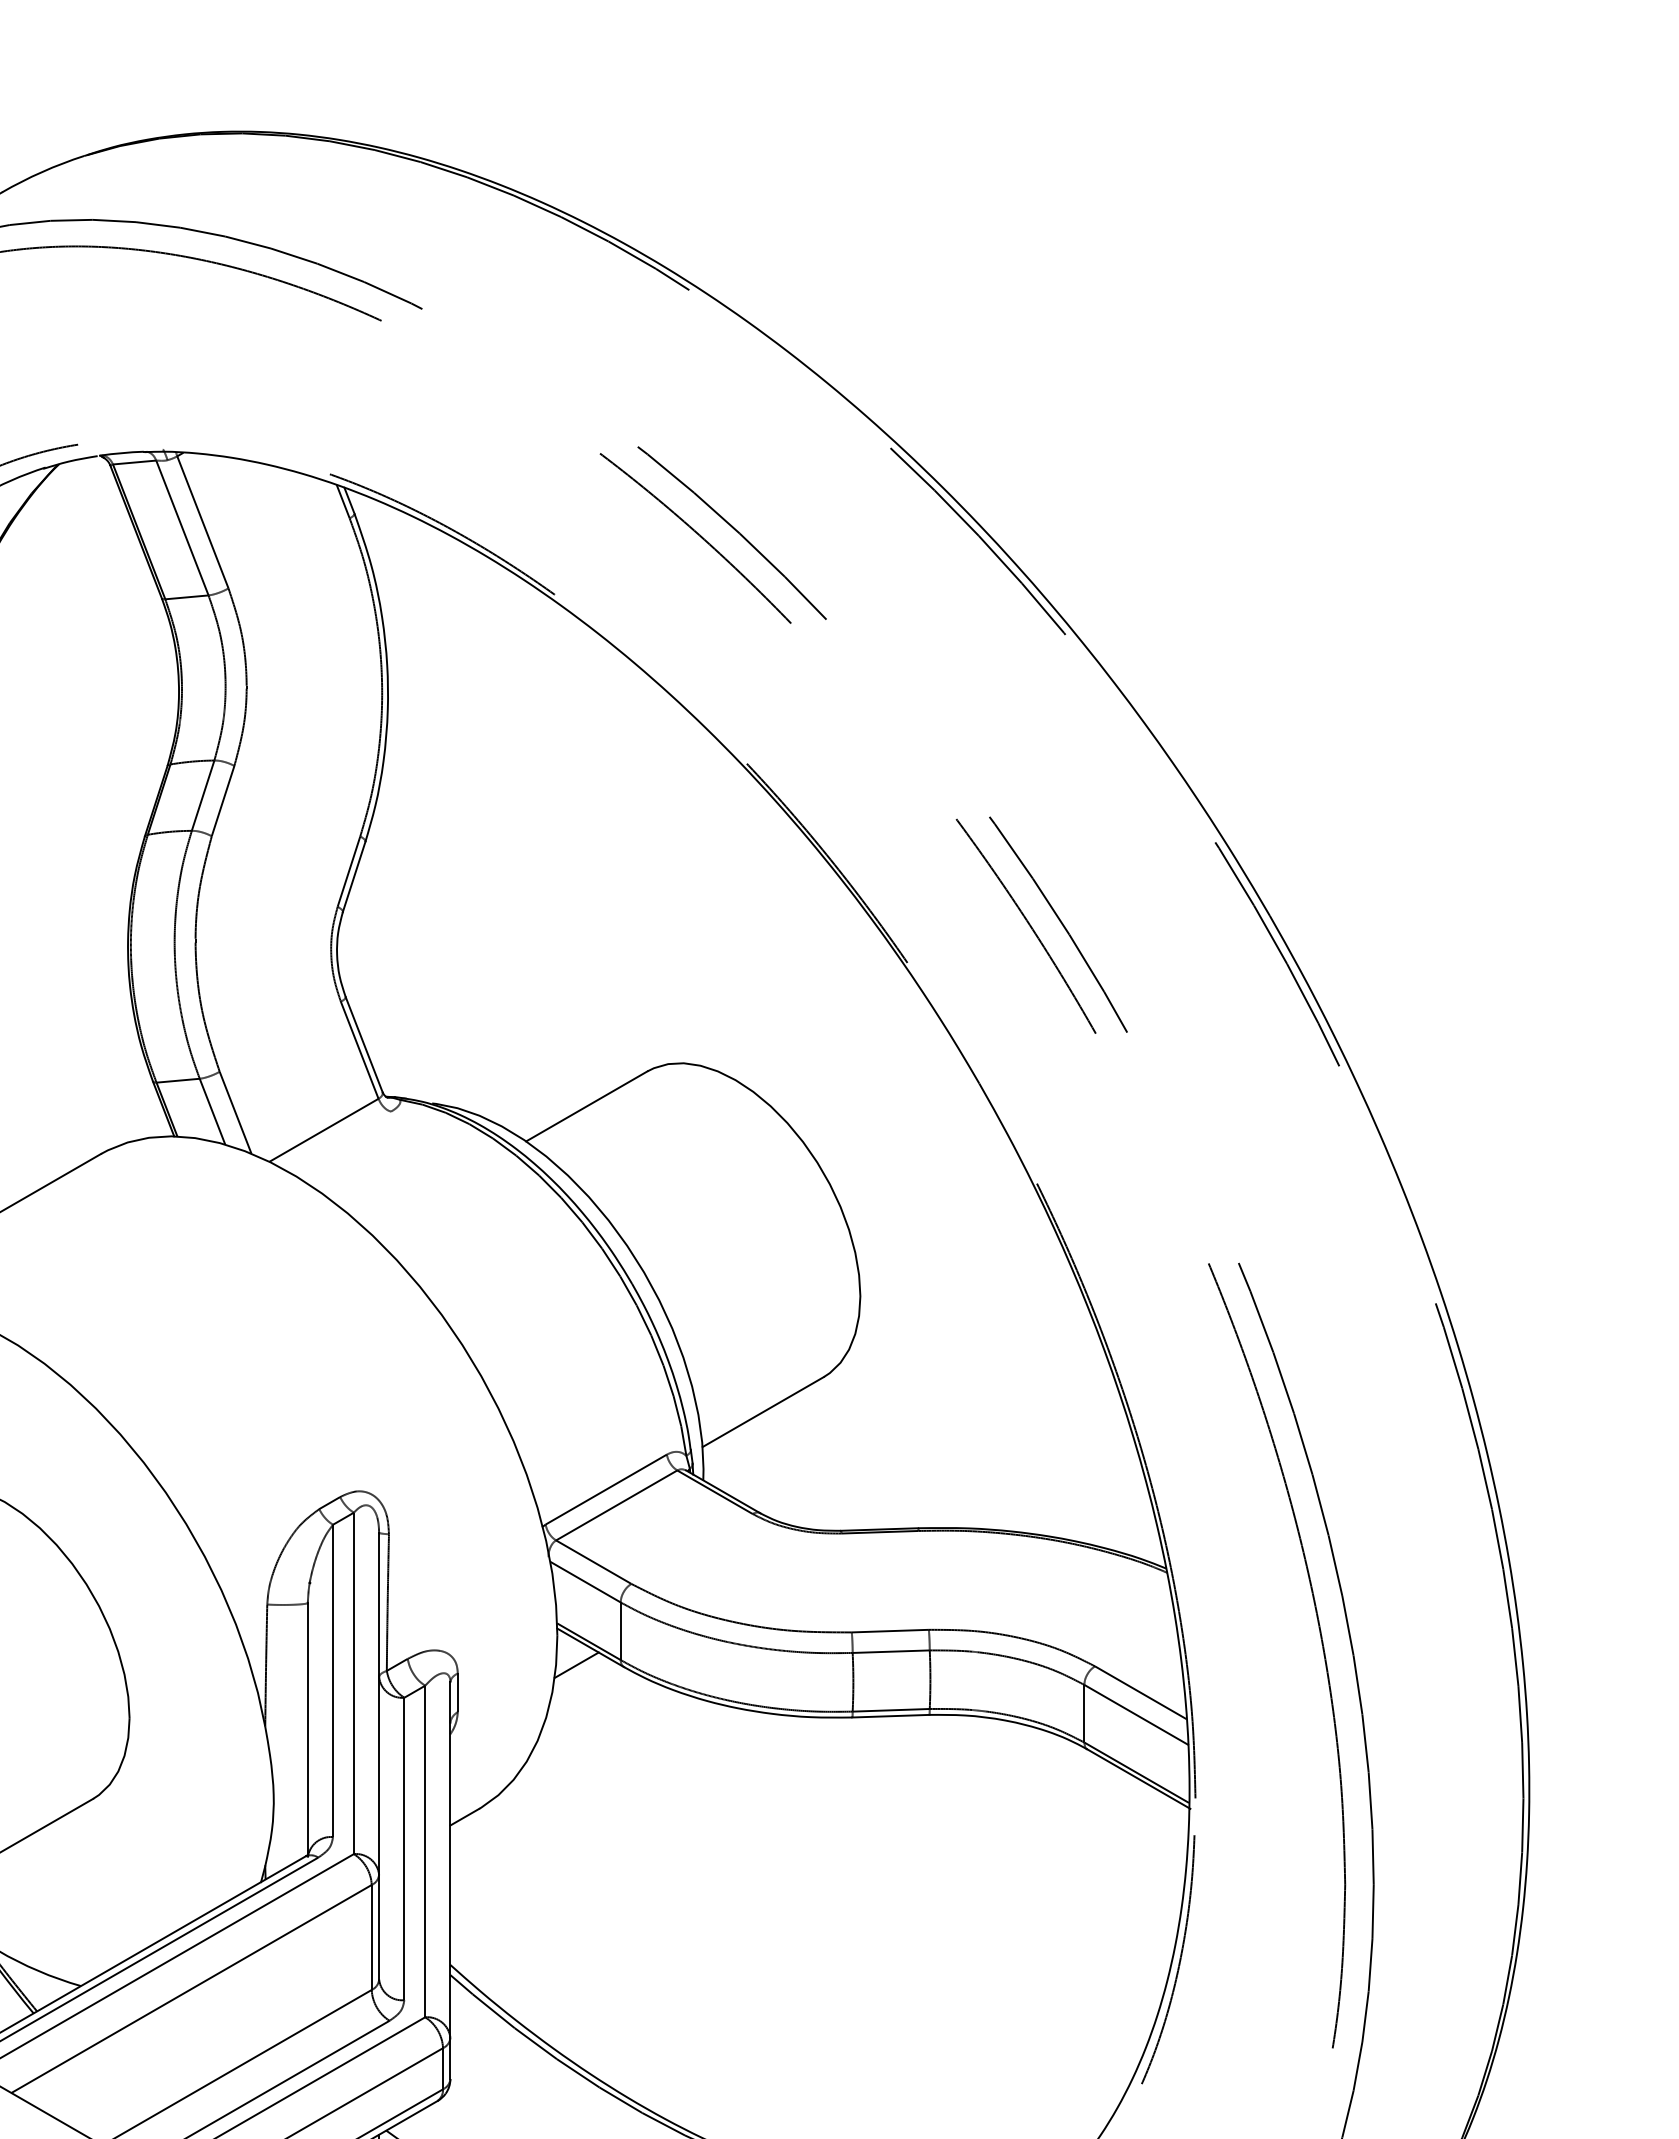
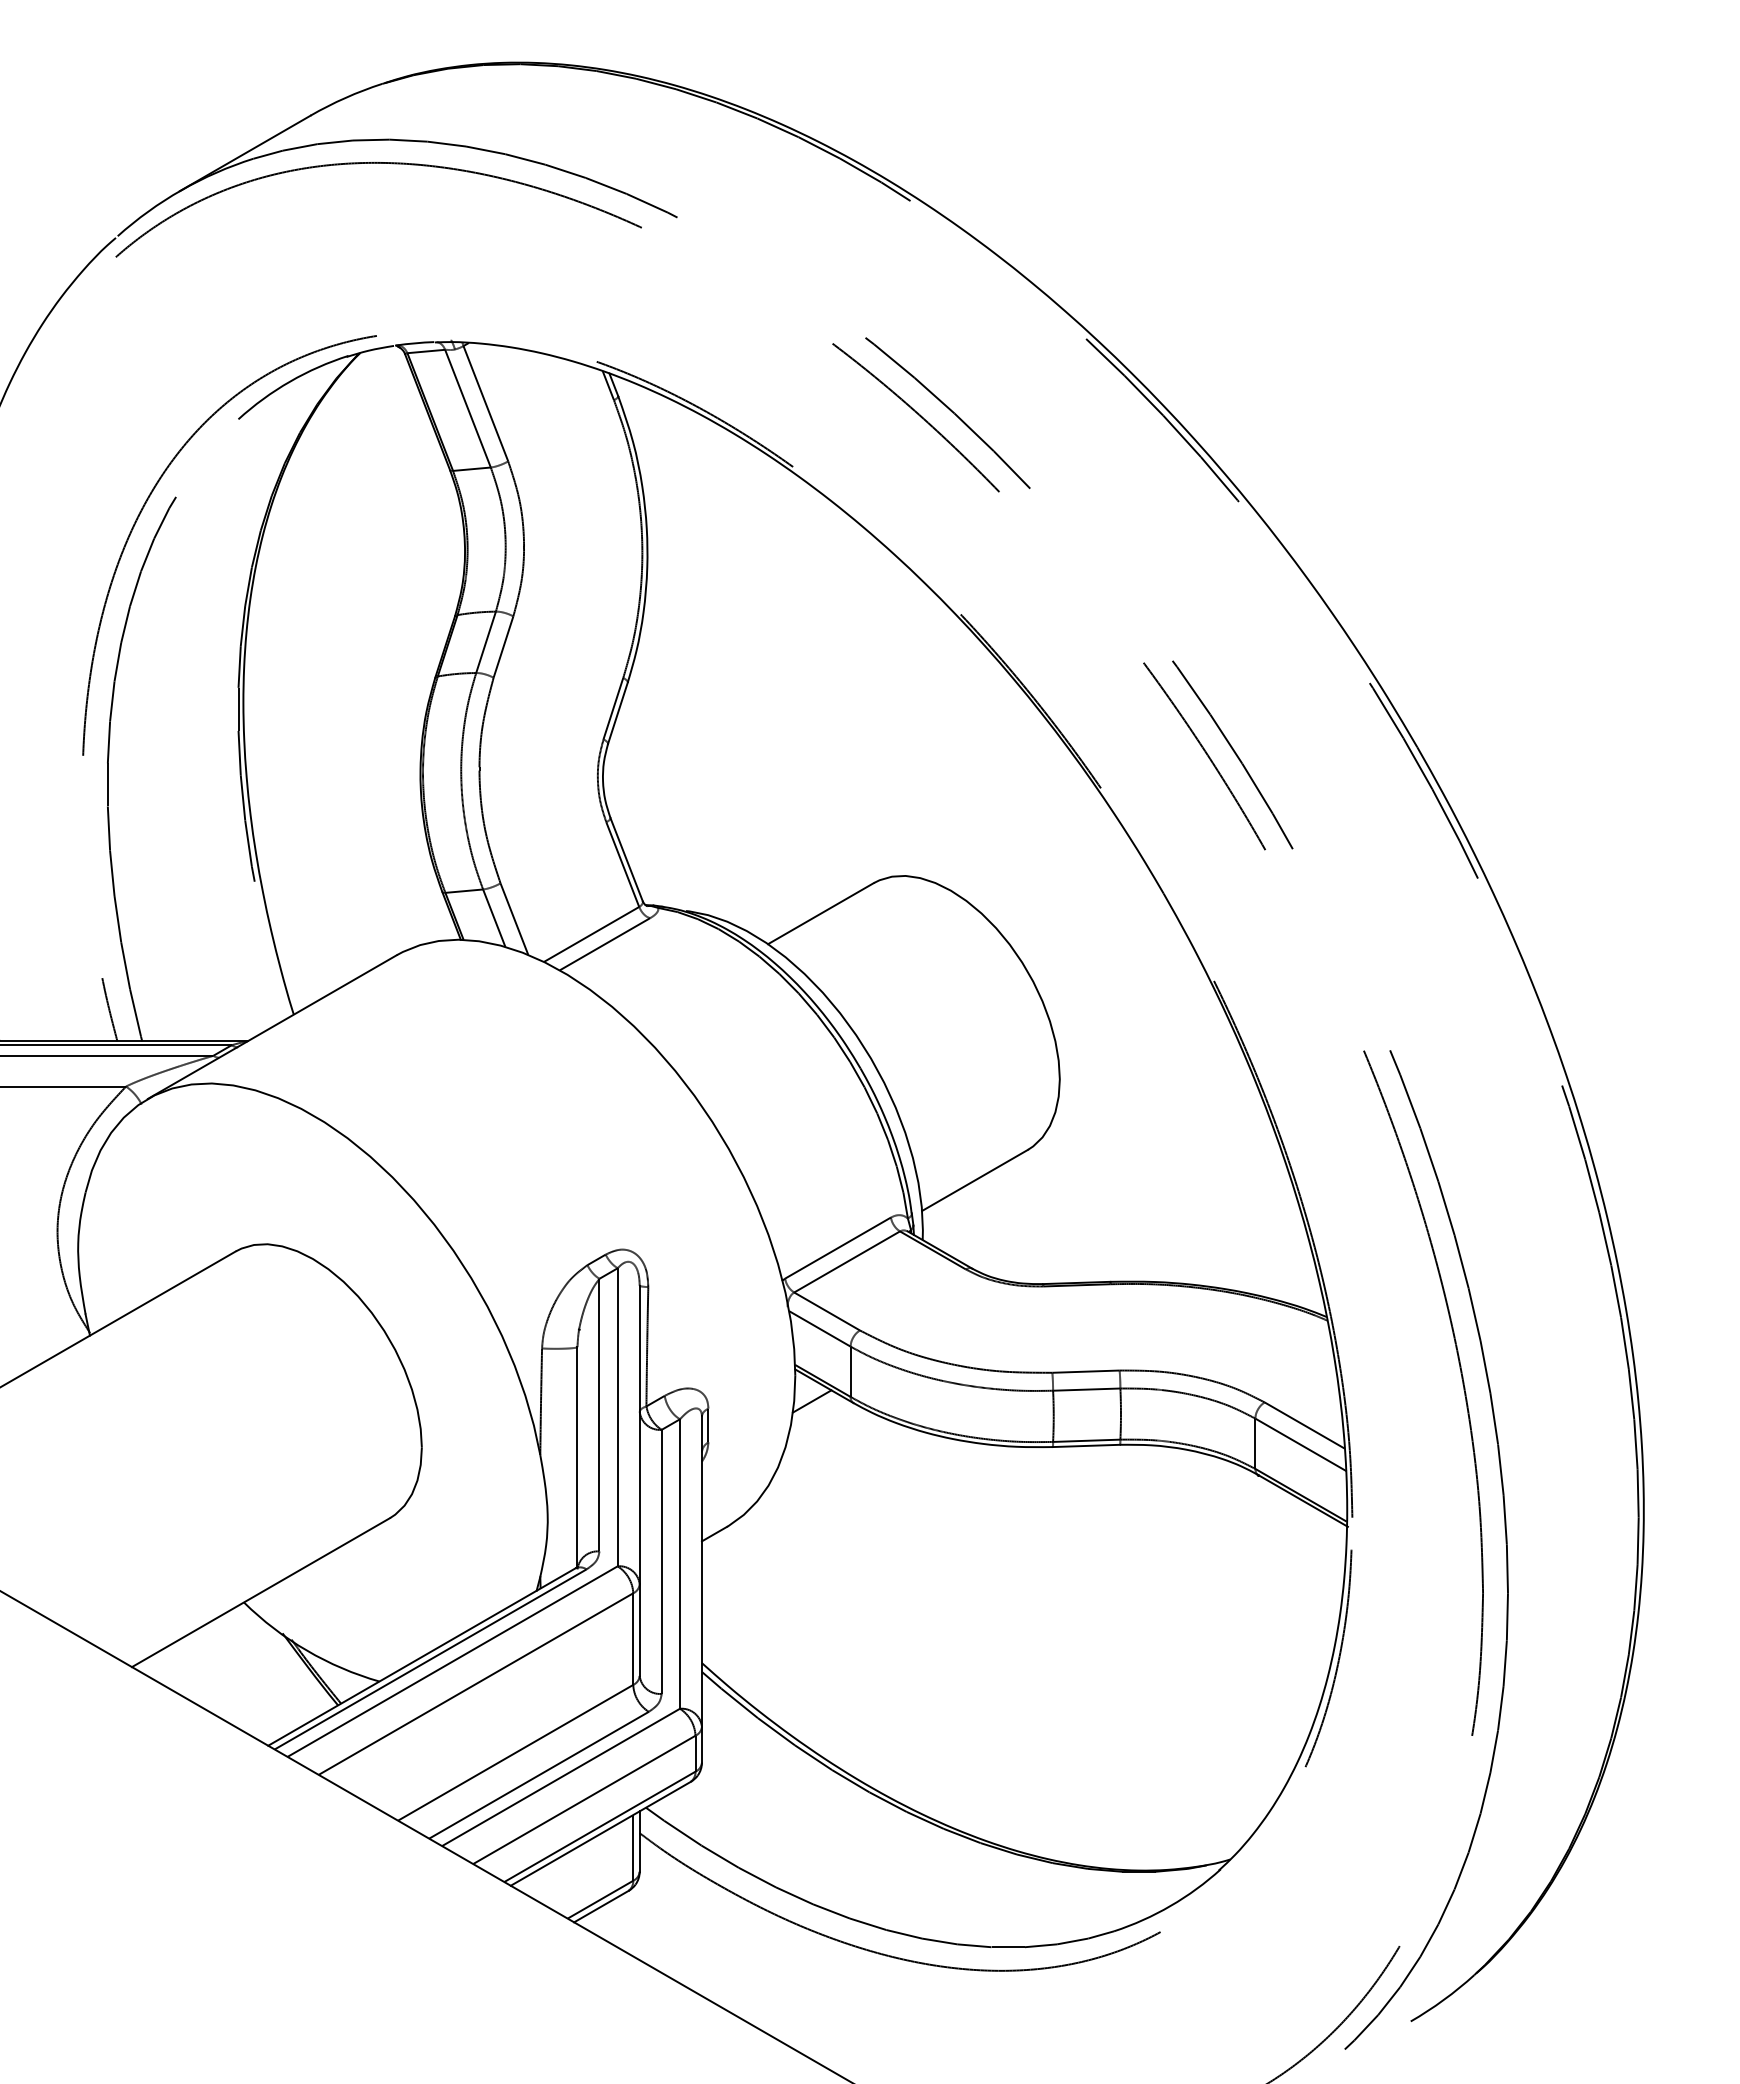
line: (338, 1141) -> (604, 944), added

